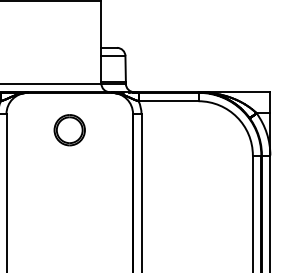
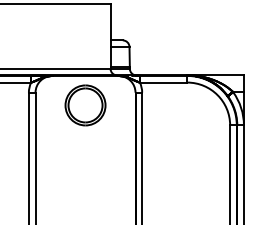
part: (69, 130) -> (85, 105), size x1.67

